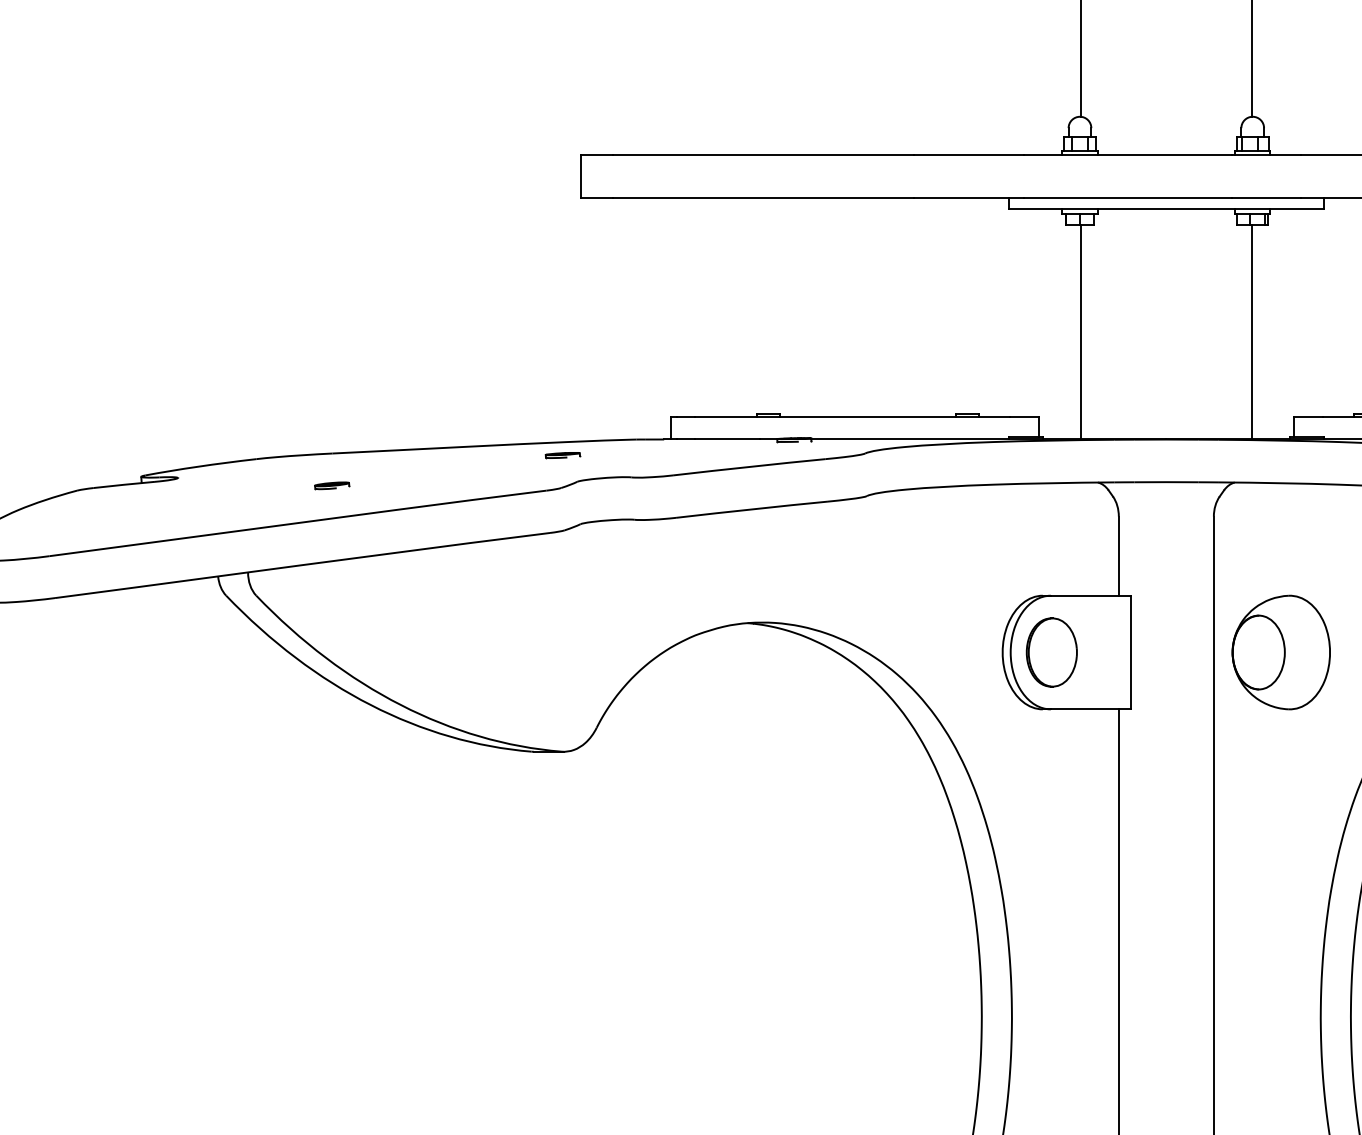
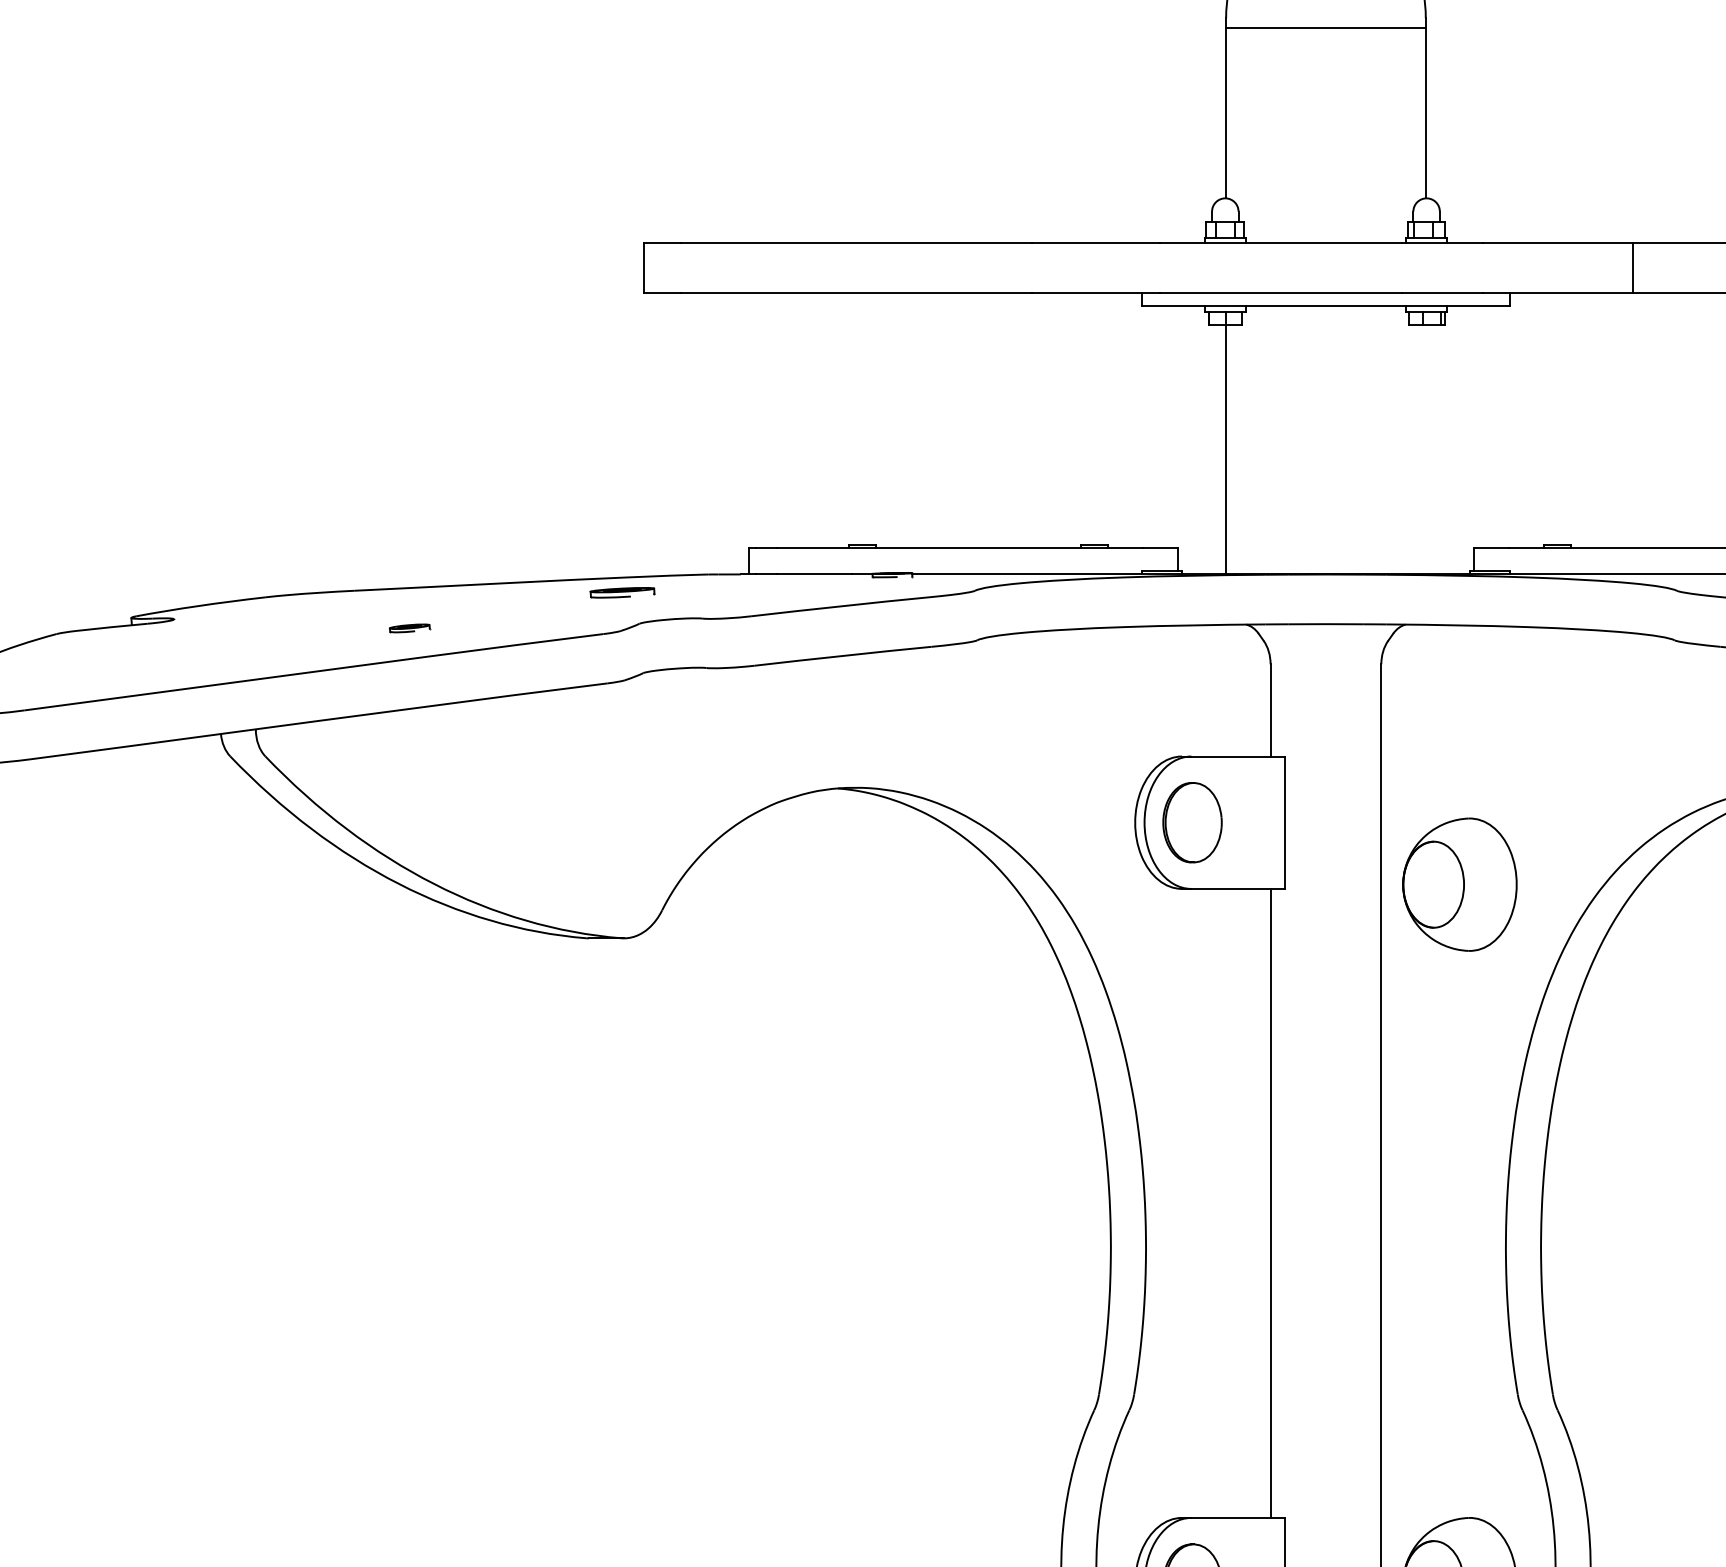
line: (1251, 332) -> (1425, 449), removed
part: (562, 455) -> (622, 593), size x1.6
part: (331, 485) -> (409, 628), moved
part: (1280, 652) -> (1459, 884), moved

